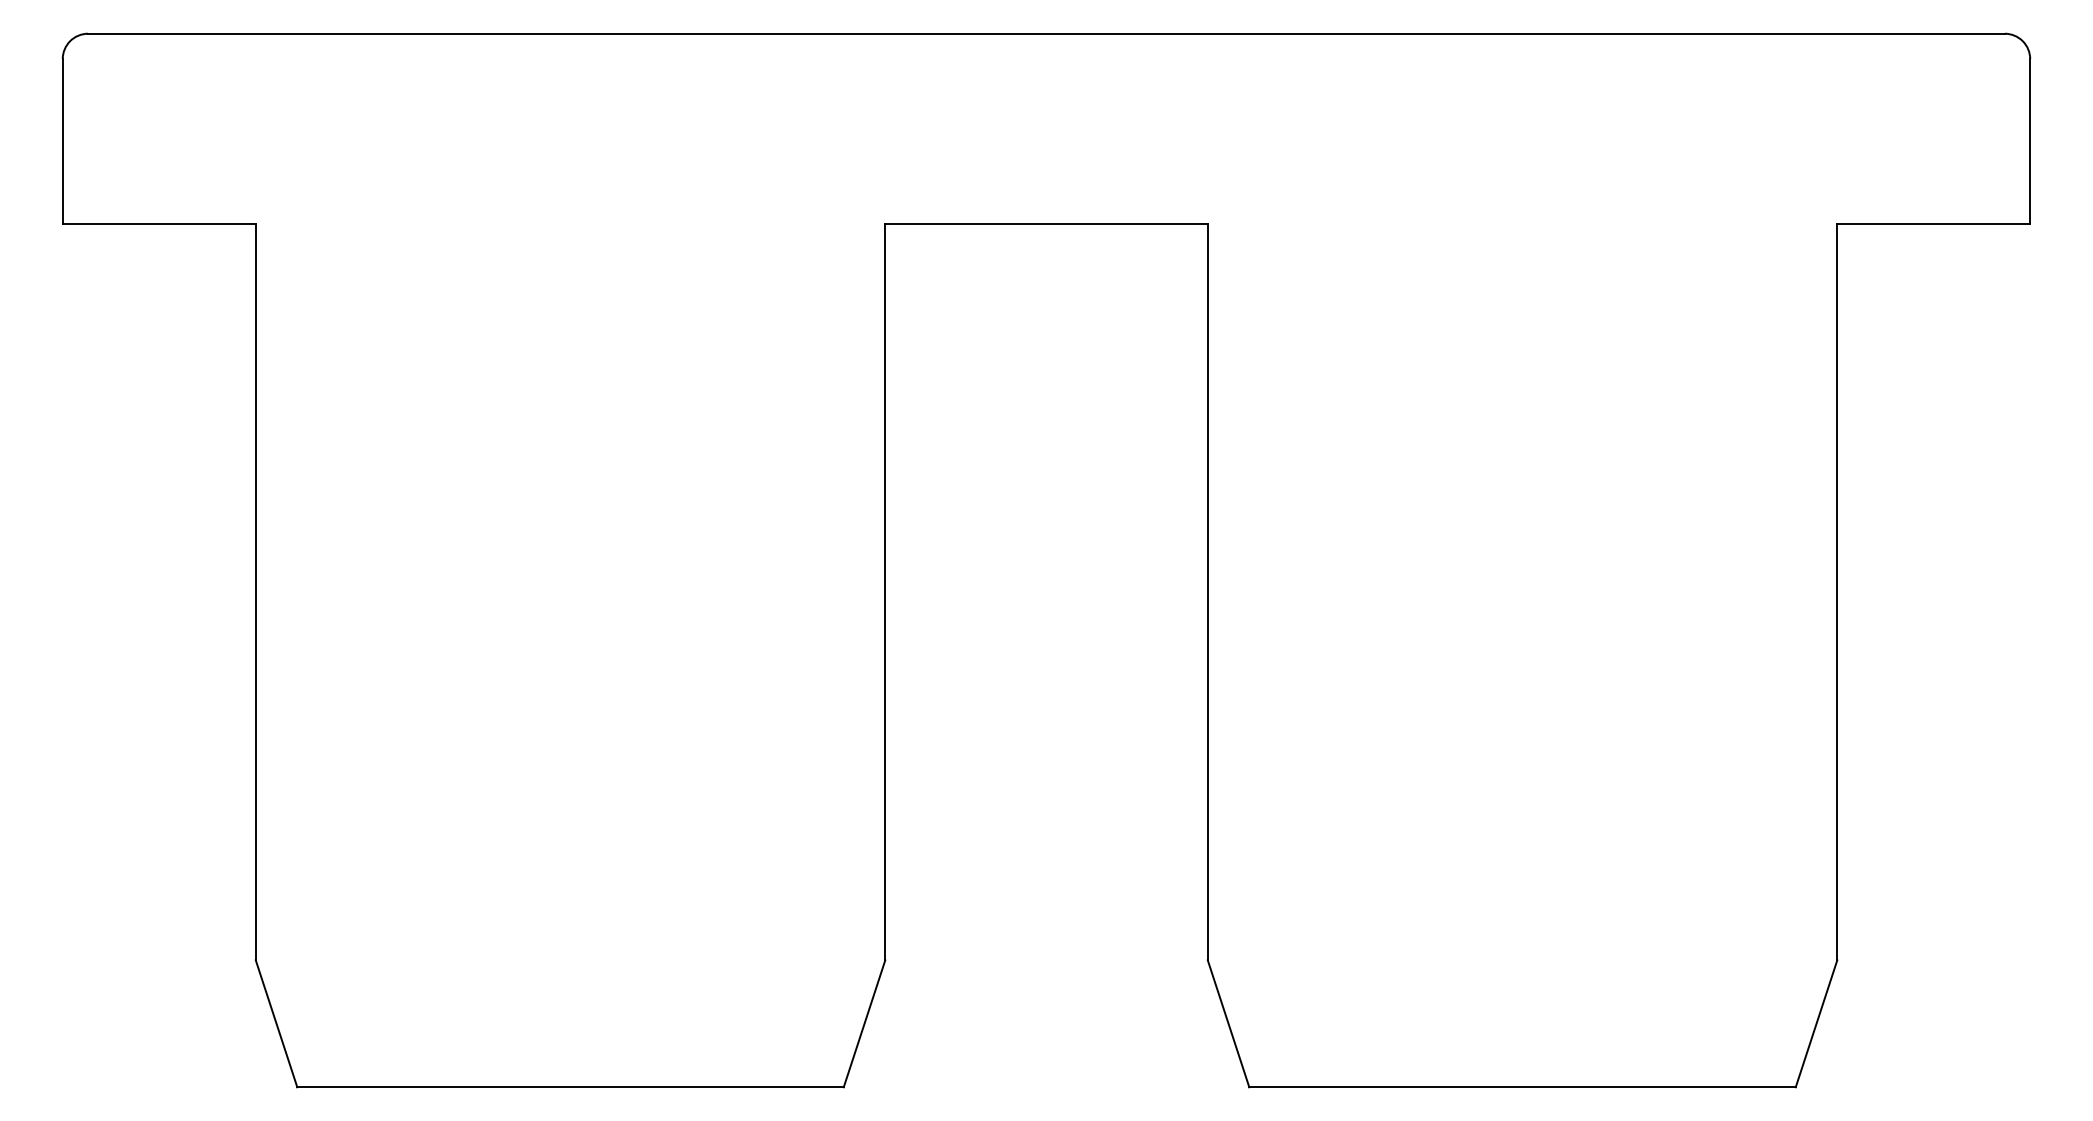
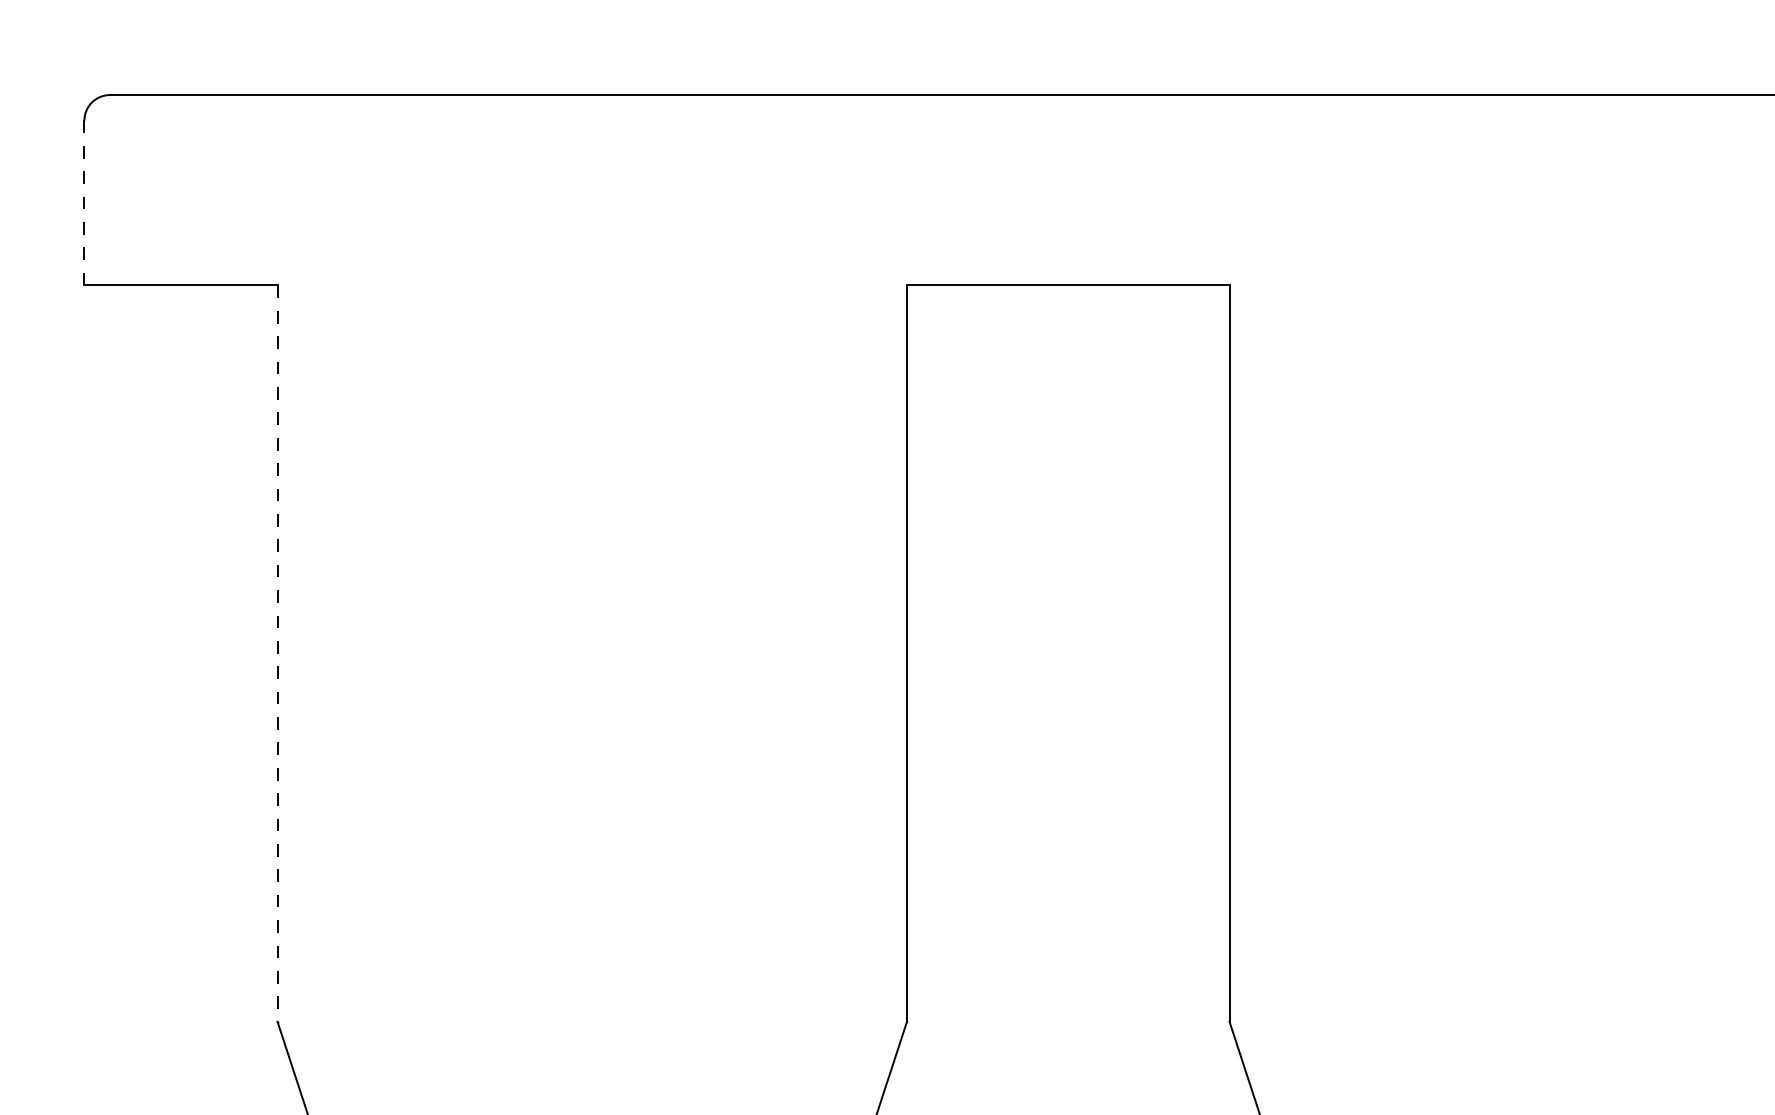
line: (62, 141) -> (84, 202), solid -> dashed
line: (255, 592) -> (277, 653), solid -> dashed

